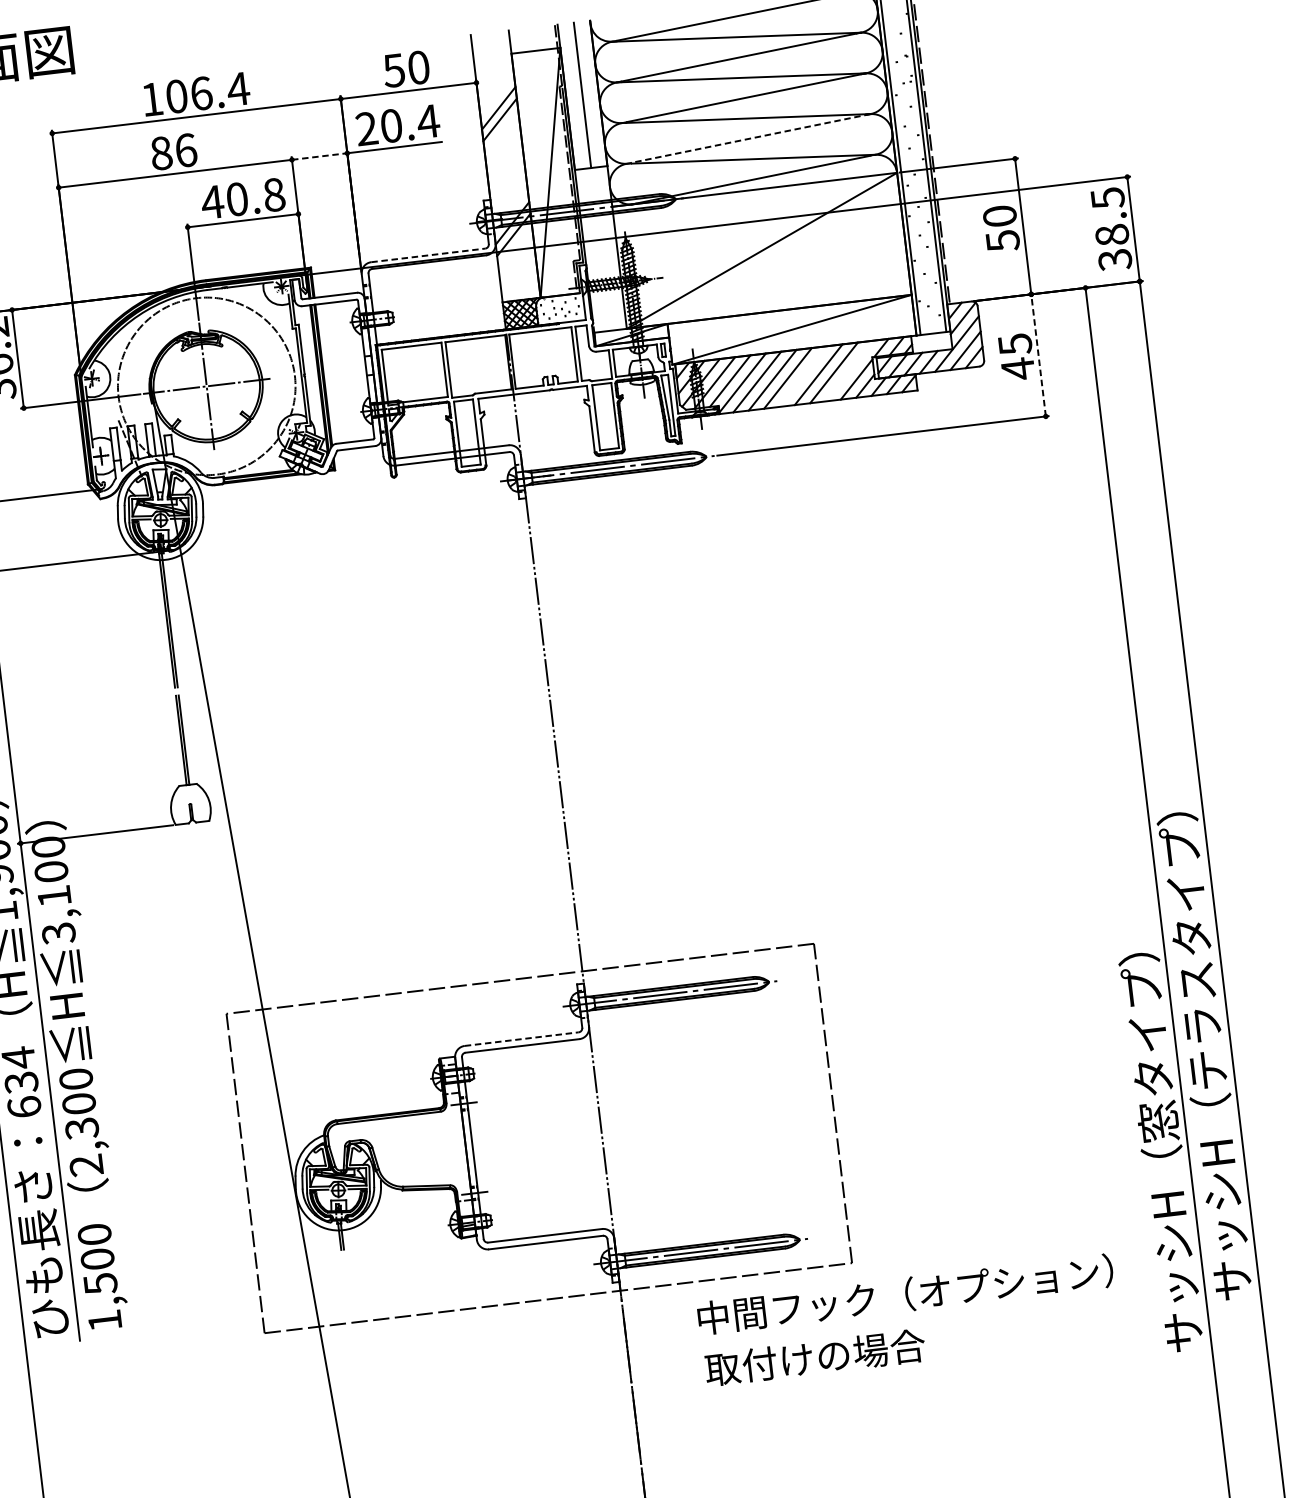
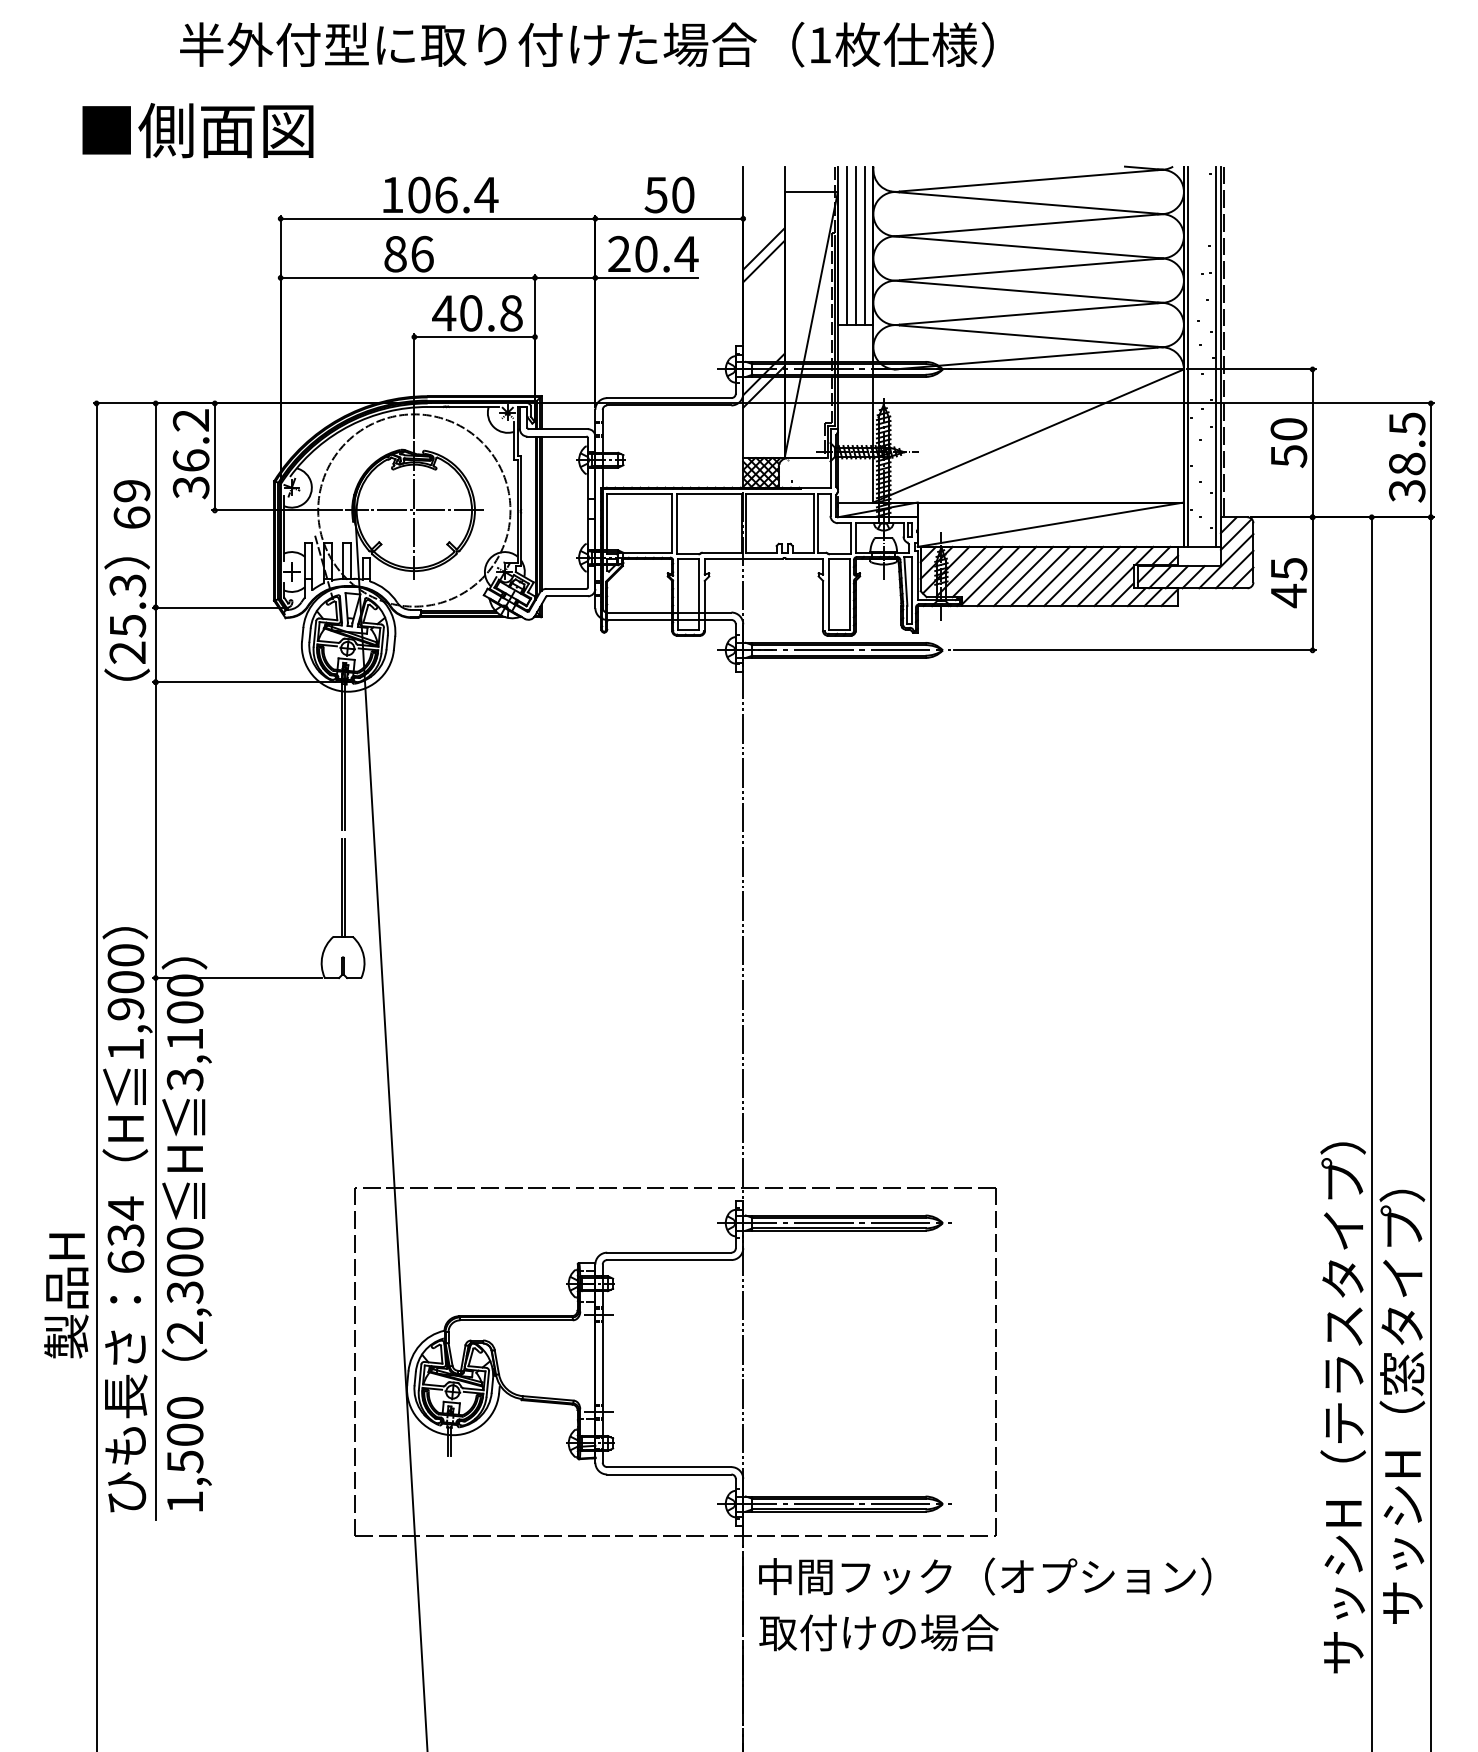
line: (590, 94) -> (864, 245), added
line: (574, 96) -> (846, 245), added
line: (751, 138) -> (1031, 313), dashed -> solid
line: (319, 156) -> (565, 277), dashed -> solid
line: (428, 255) -> (669, 398), dashed -> solid
line: (1038, 355) -> (1312, 583), dashed -> solid
line: (848, 371) -> (1106, 576), added
line: (802, 376) -> (1056, 576), added
text: (1193, 951) -> (1402, 1244), サッシH（テラスタイプ） -> サッシH（窓タイプ）
text: (1143, 1002) -> (1342, 1293), サッシH（窓タイプ） -> サッシH（テラスタイプ）
line: (521, 1038) -> (669, 1252), dashed -> solid
text: (905, 1294) -> (985, 1576), moved
text: (814, 1357) -> (878, 1632), moved

